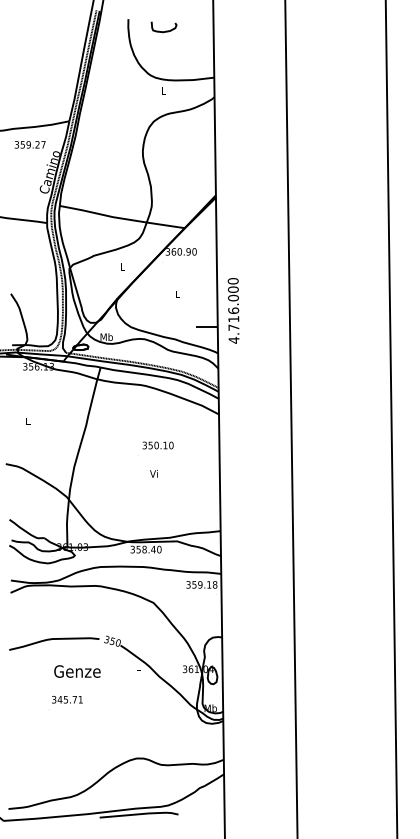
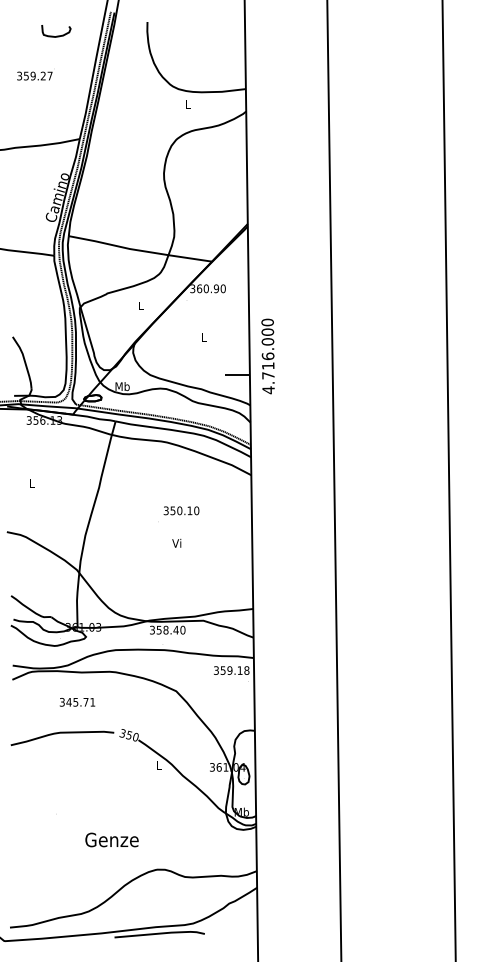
curve: (164, 30) -> (56, 35), moved
text: (29, 144) -> (34, 75), moved
text: (76, 671) -> (111, 839), moved
text: (67, 699) -> (77, 702), moved

